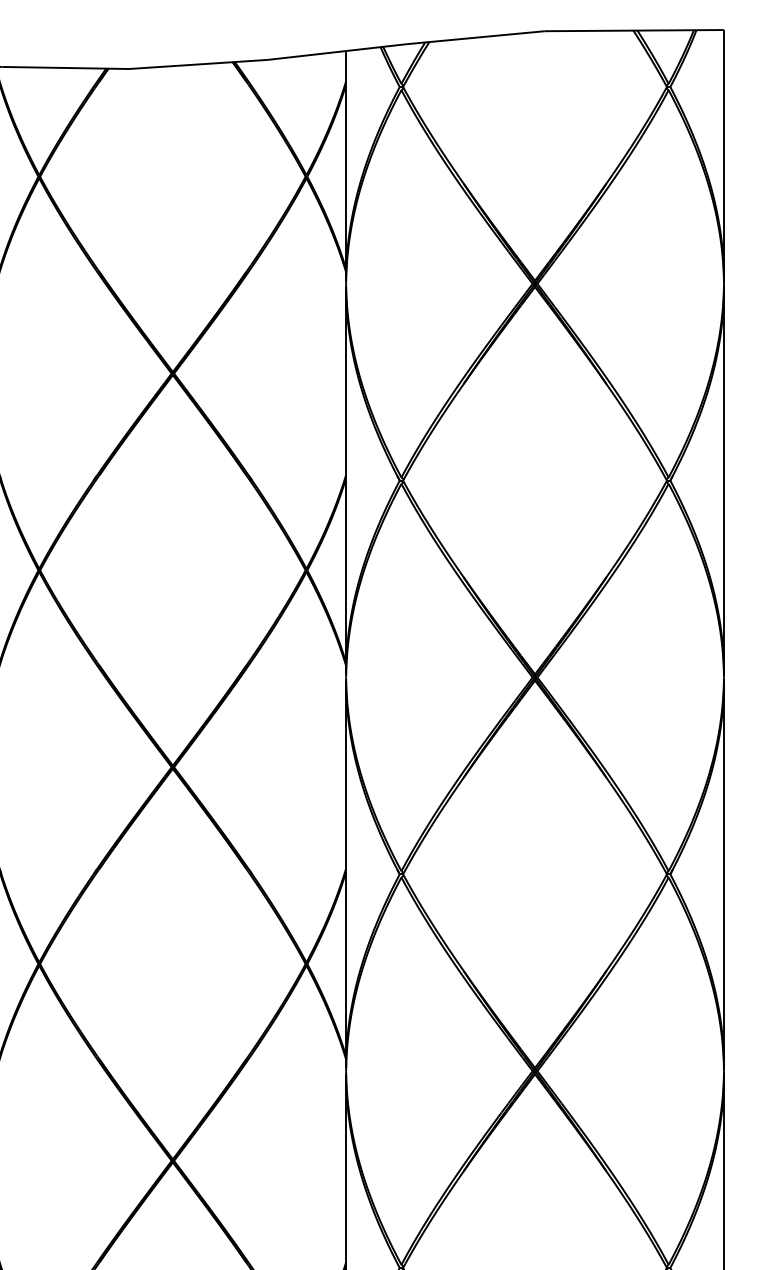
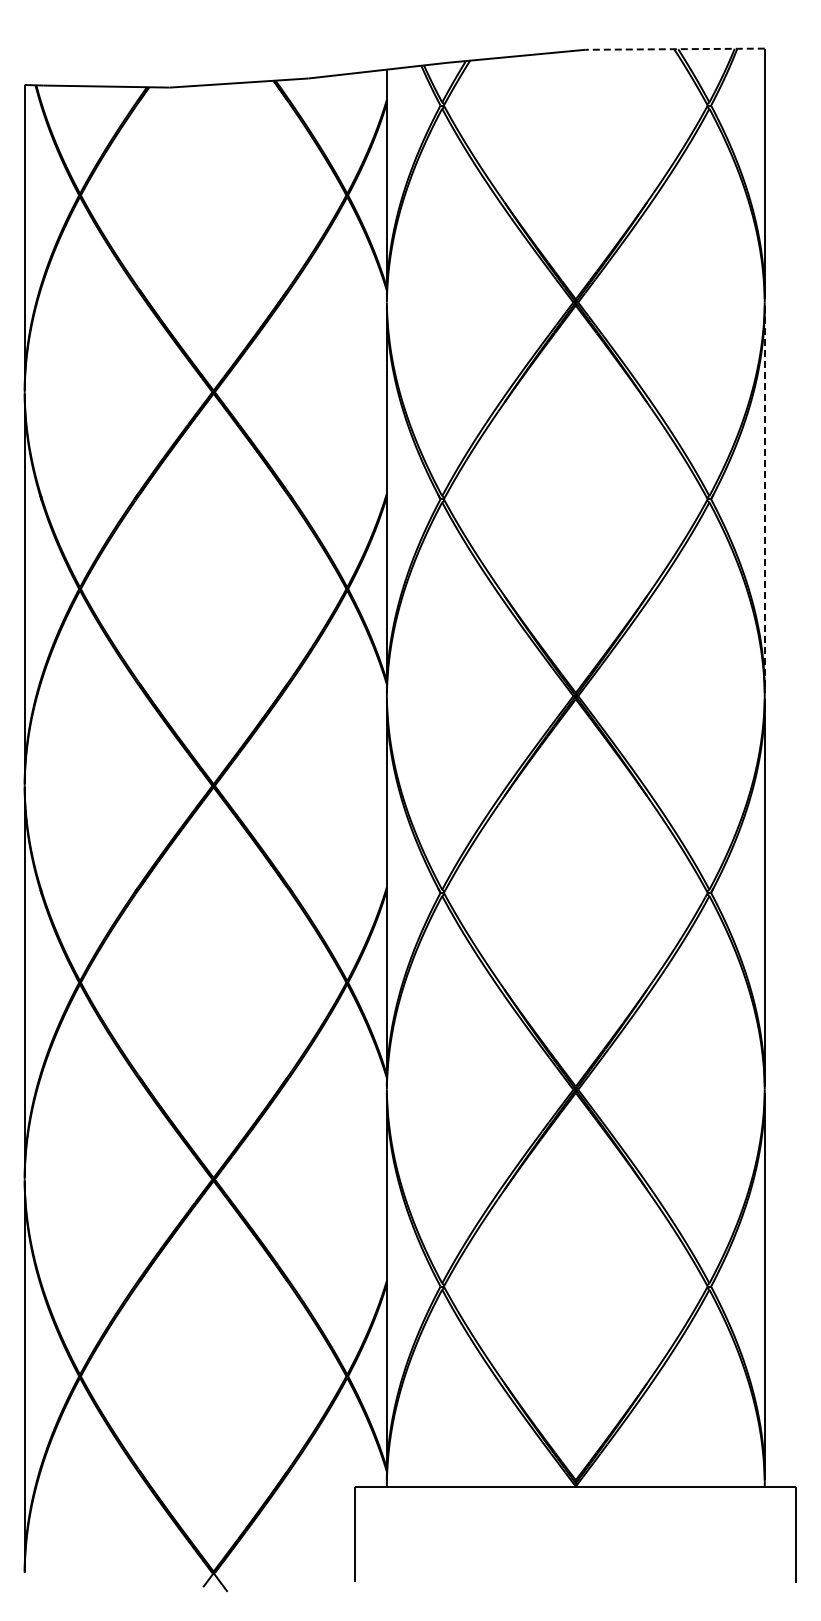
line: (634, 30) -> (675, 49), solid -> dashed
line: (723, 480) -> (764, 499), solid -> dashed

